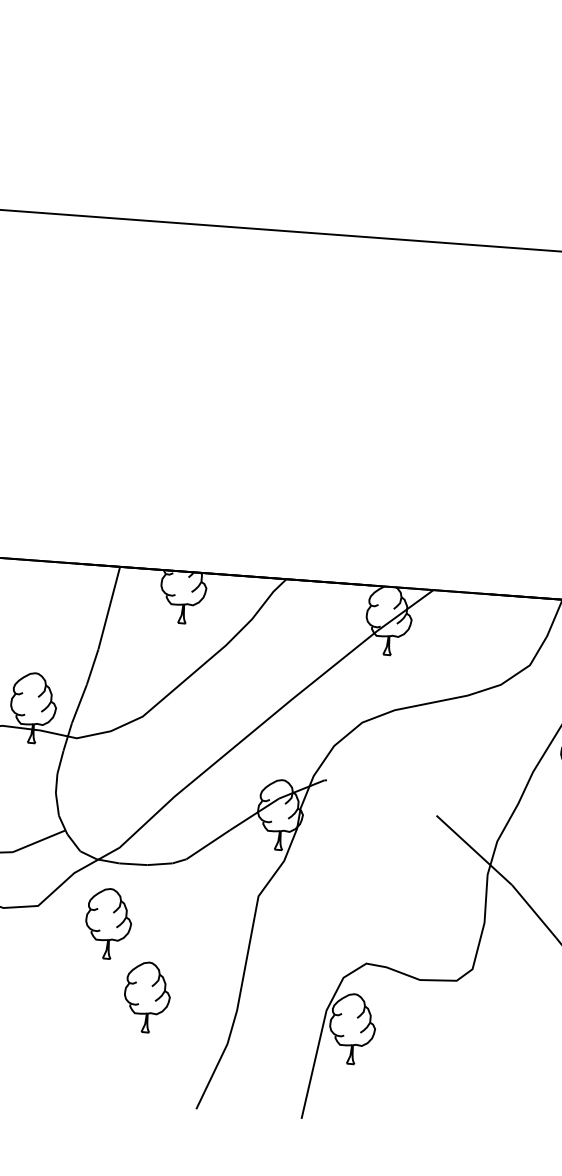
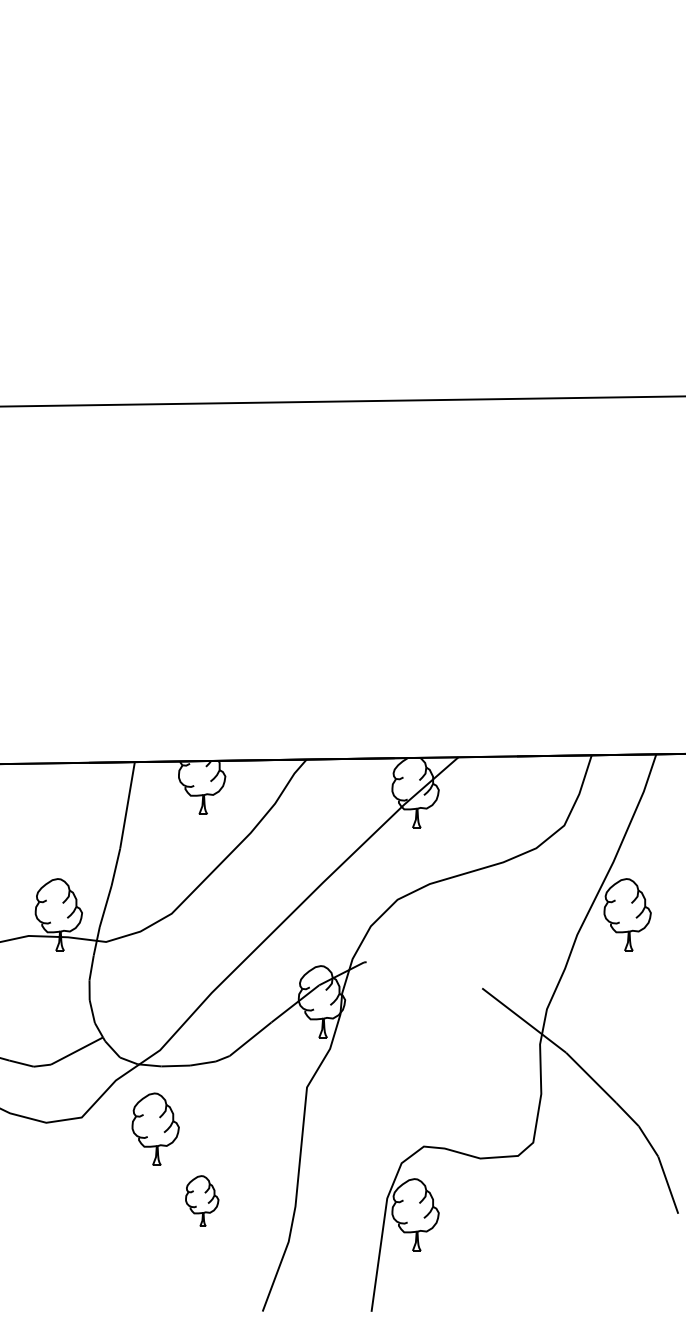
part: (147, 996) -> (202, 1200), size x0.7

